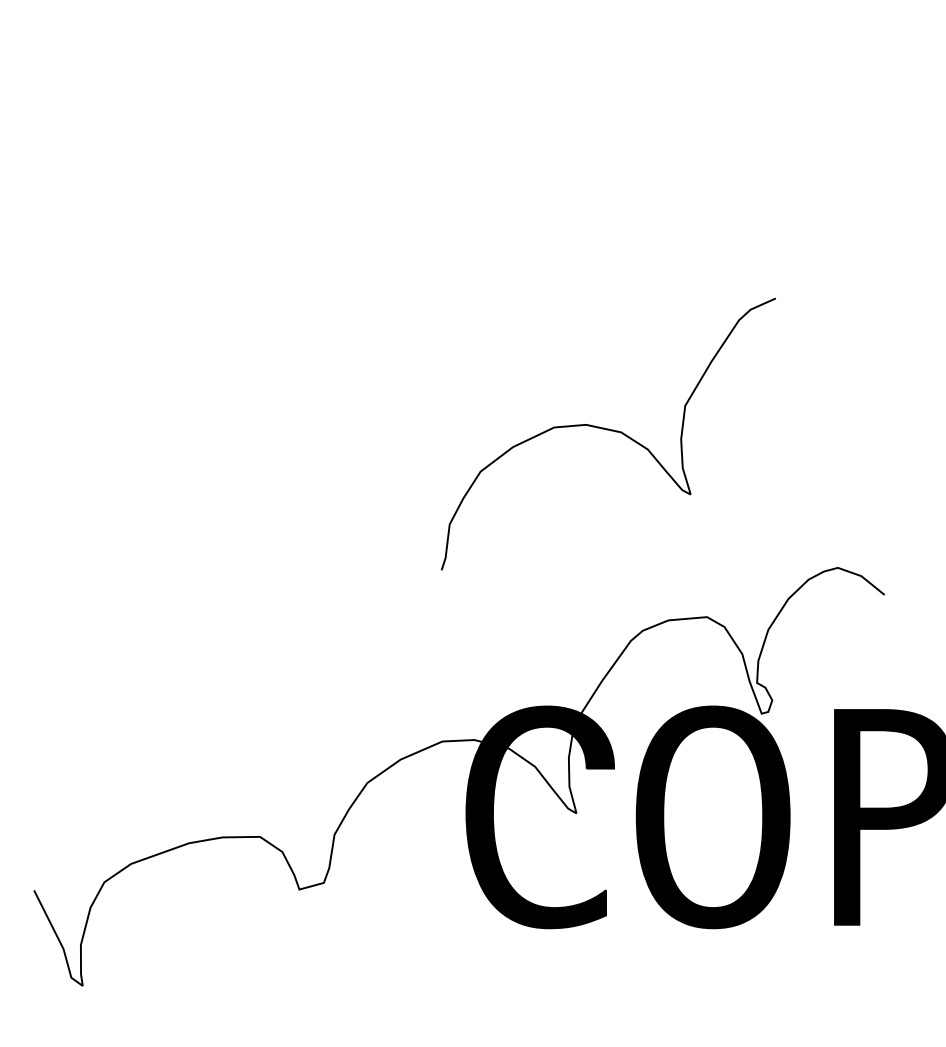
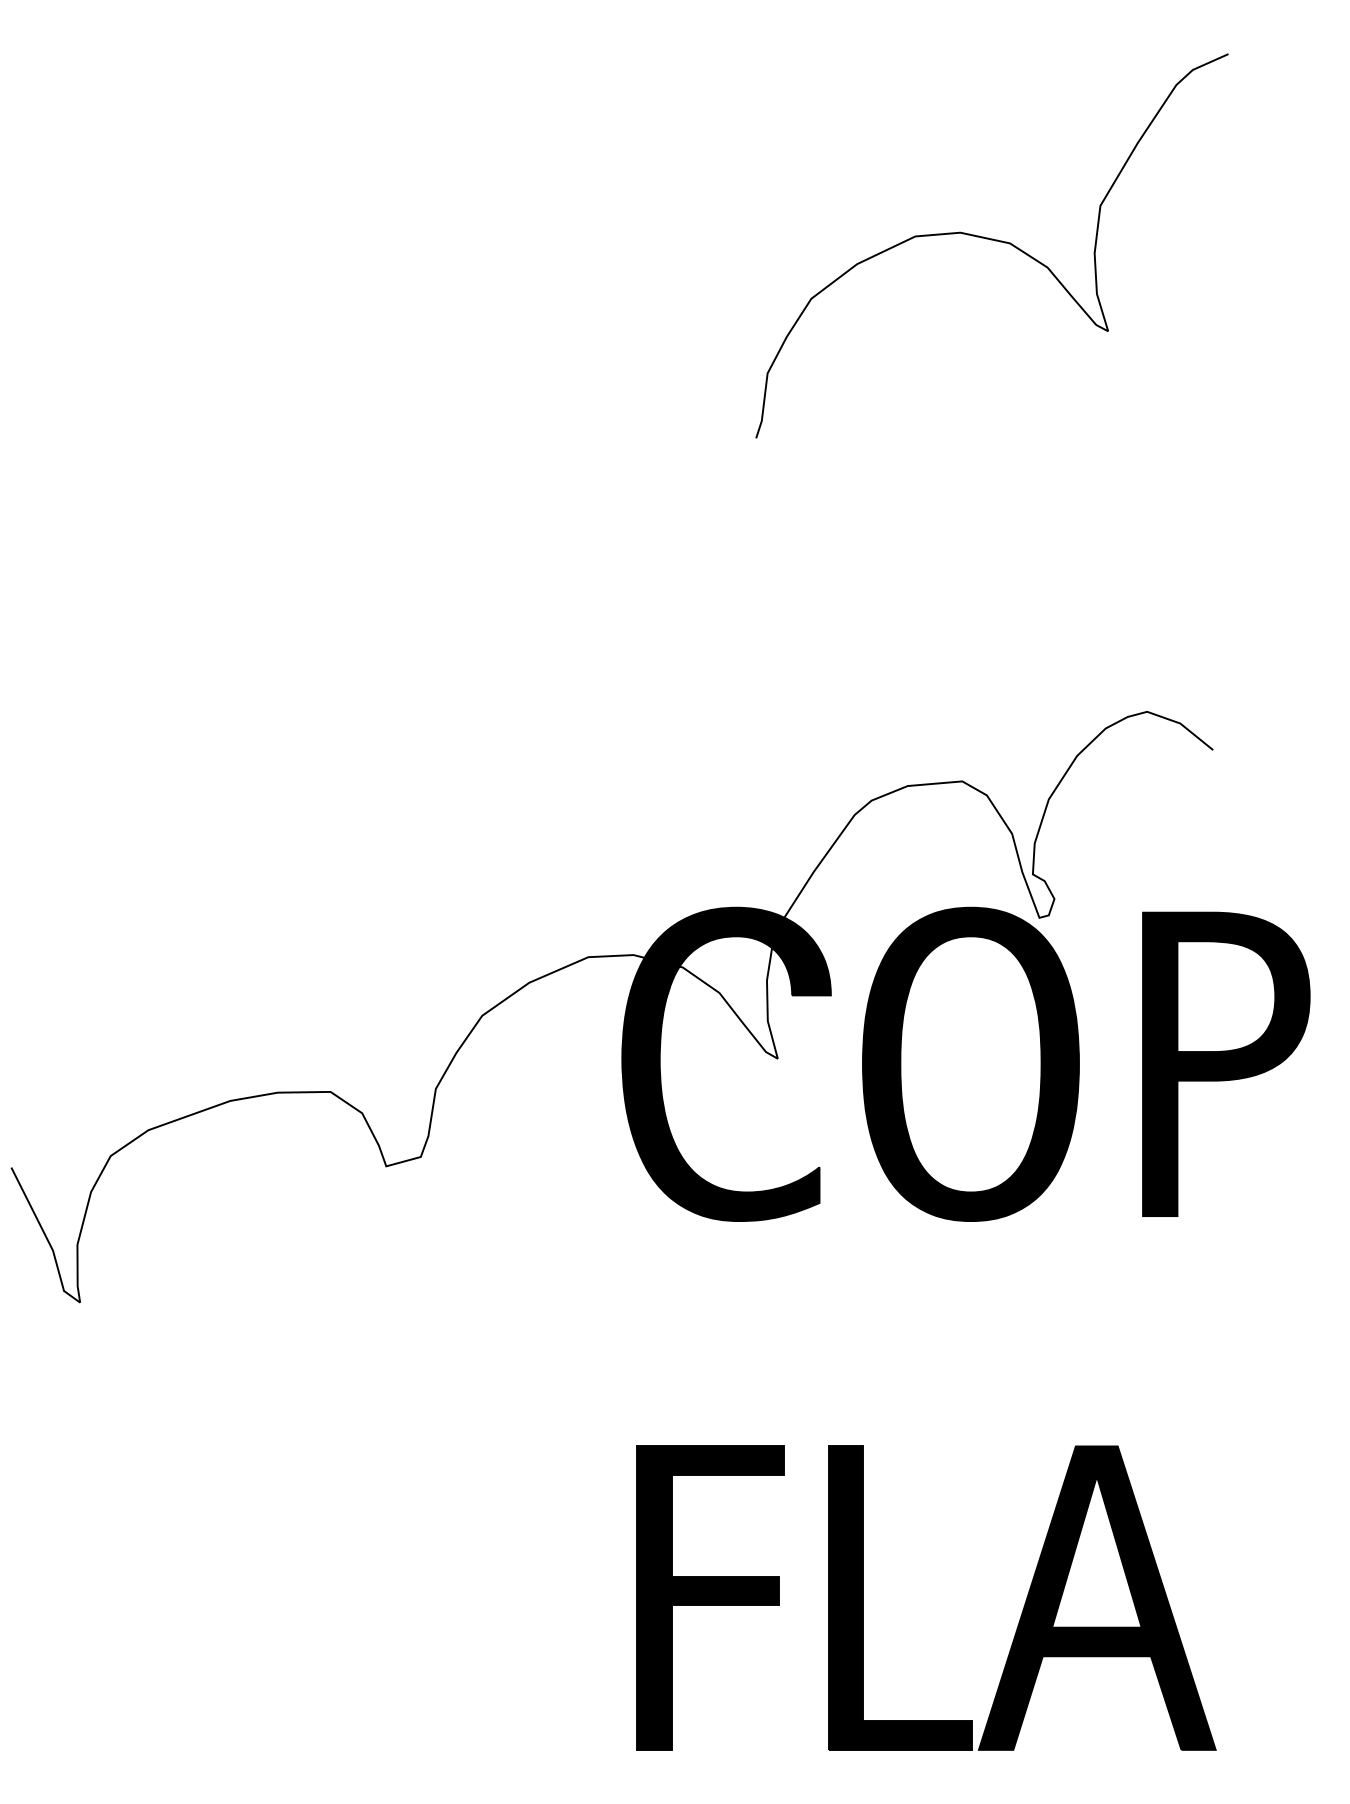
part: (608, 433) -> (991, 245), moved

